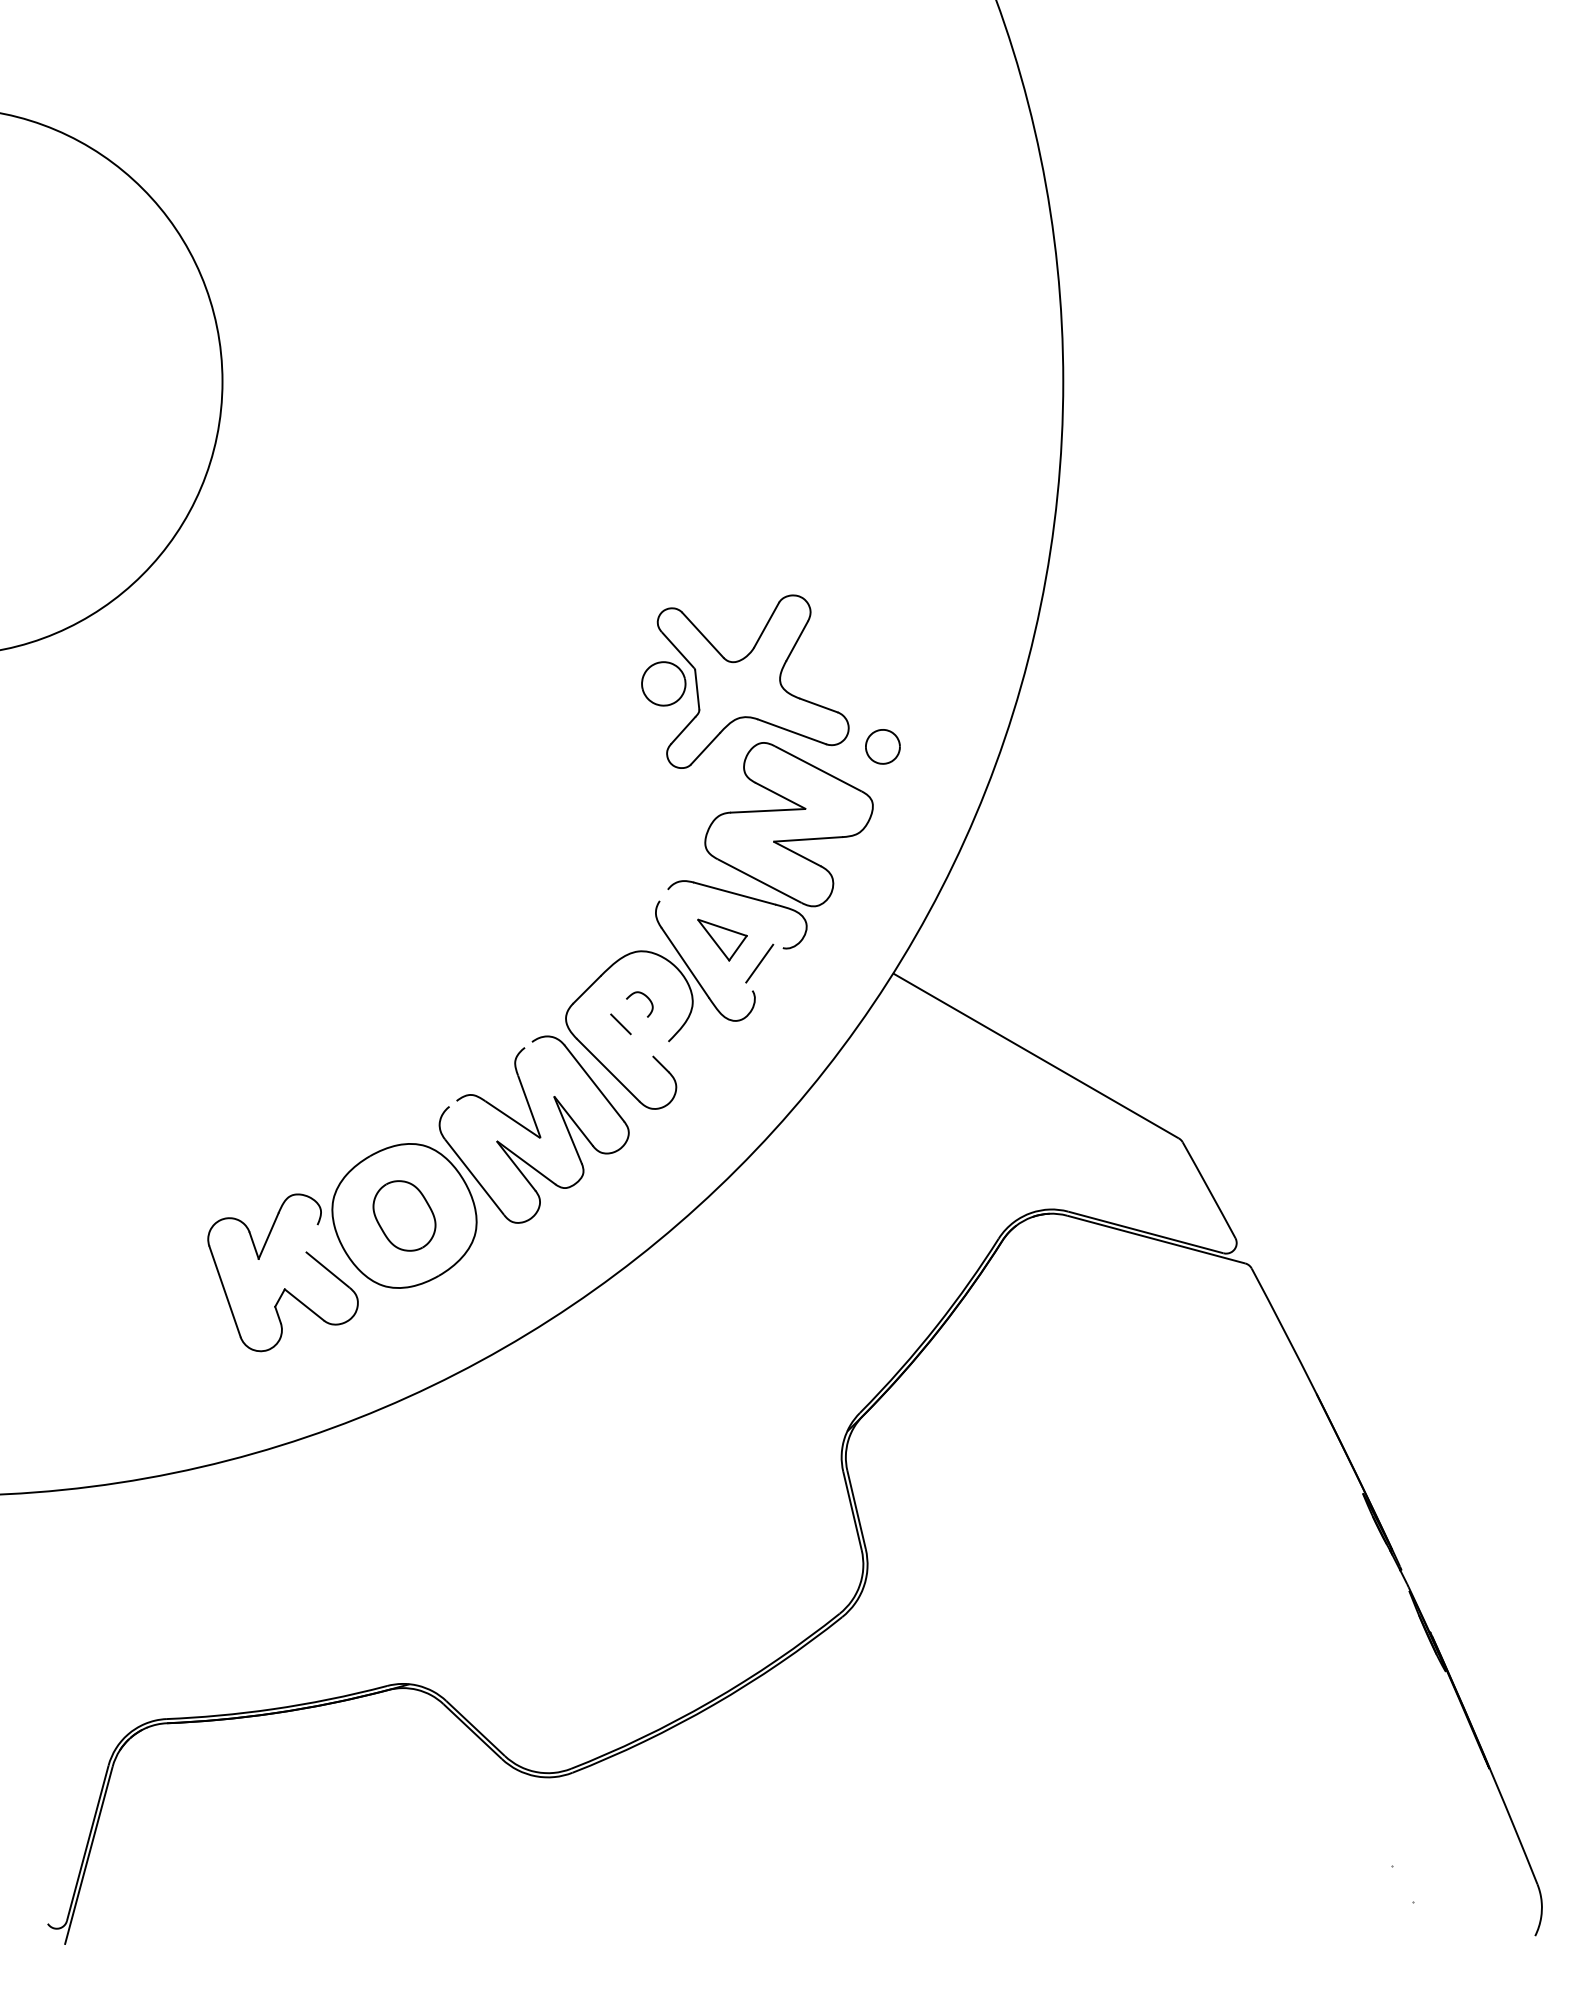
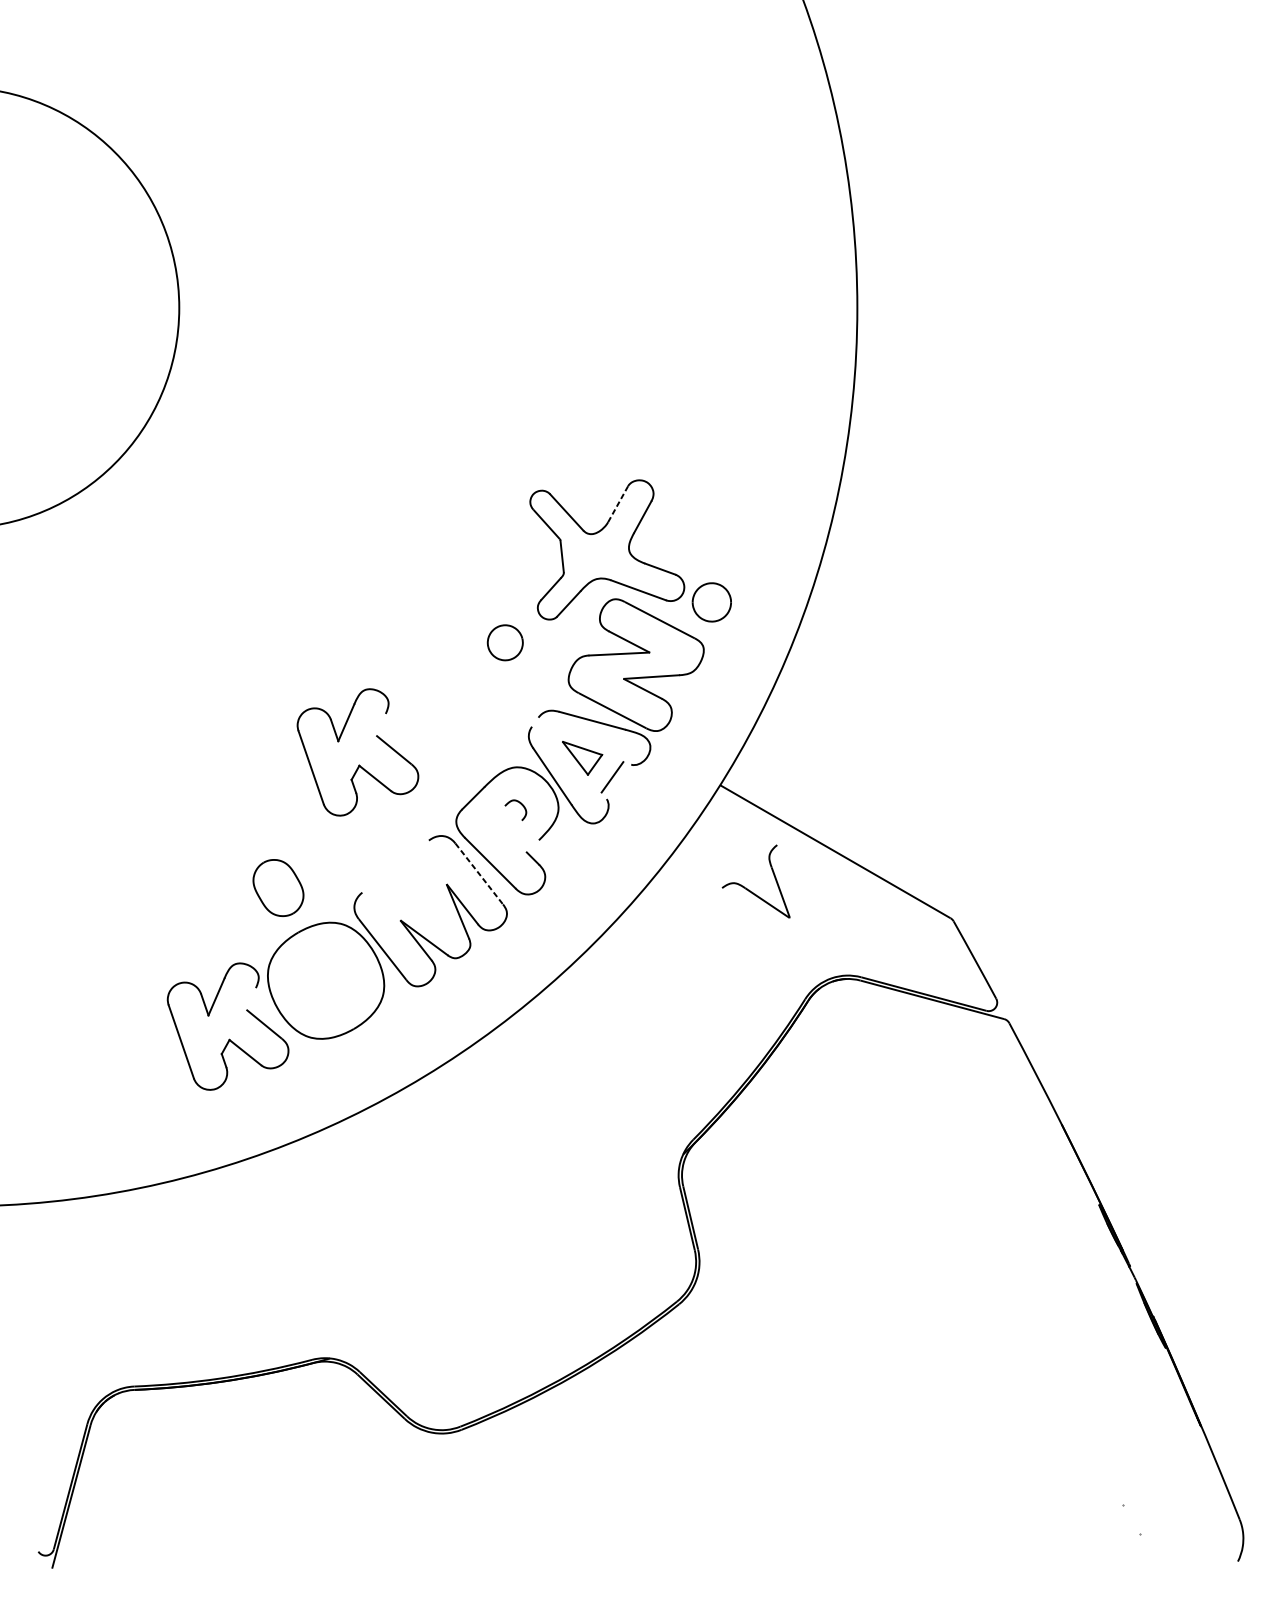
line: (766, 624) -> (618, 503), solid -> dashed
part: (663, 683) -> (505, 642), moved
part: (882, 746) -> (711, 602), size x1.4
part: (445, 948) -> (359, 765), added
line: (620, 1024) -> (500, 826), removed
line: (594, 1083) -> (479, 873), solid -> dashed
part: (492, 1104) -> (751, 890), moved
part: (404, 1215) -> (278, 887), moved

